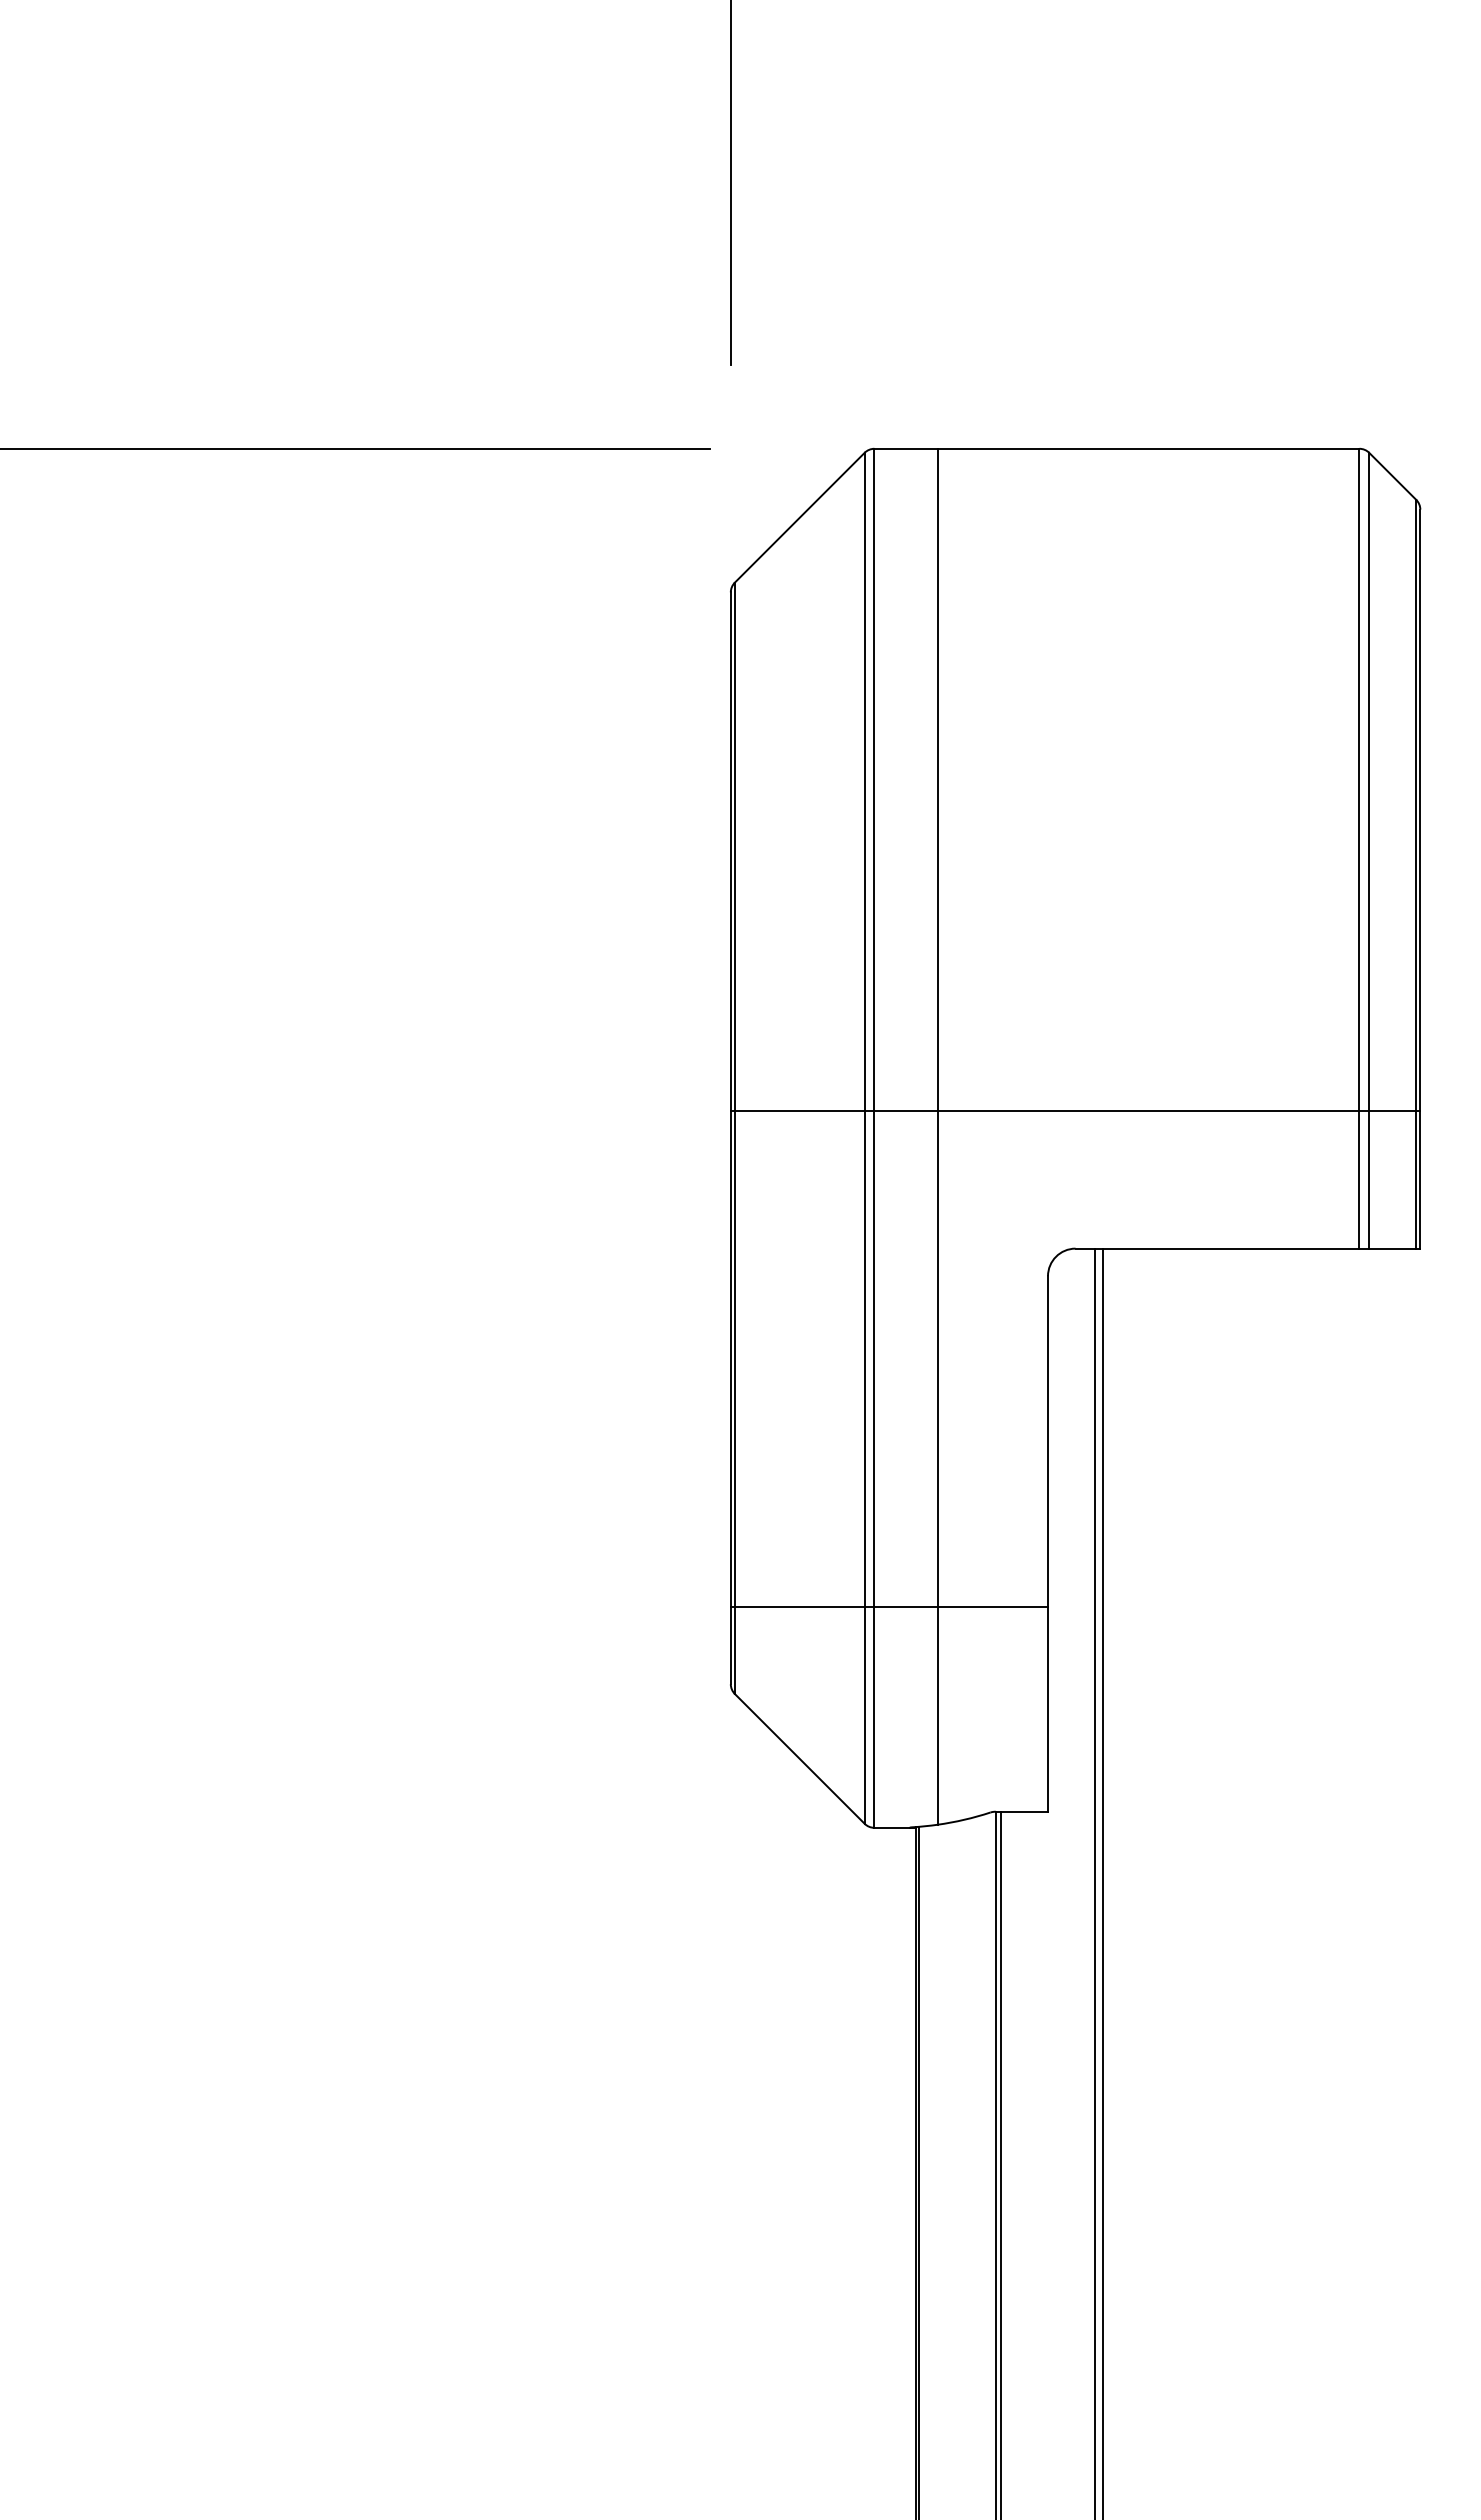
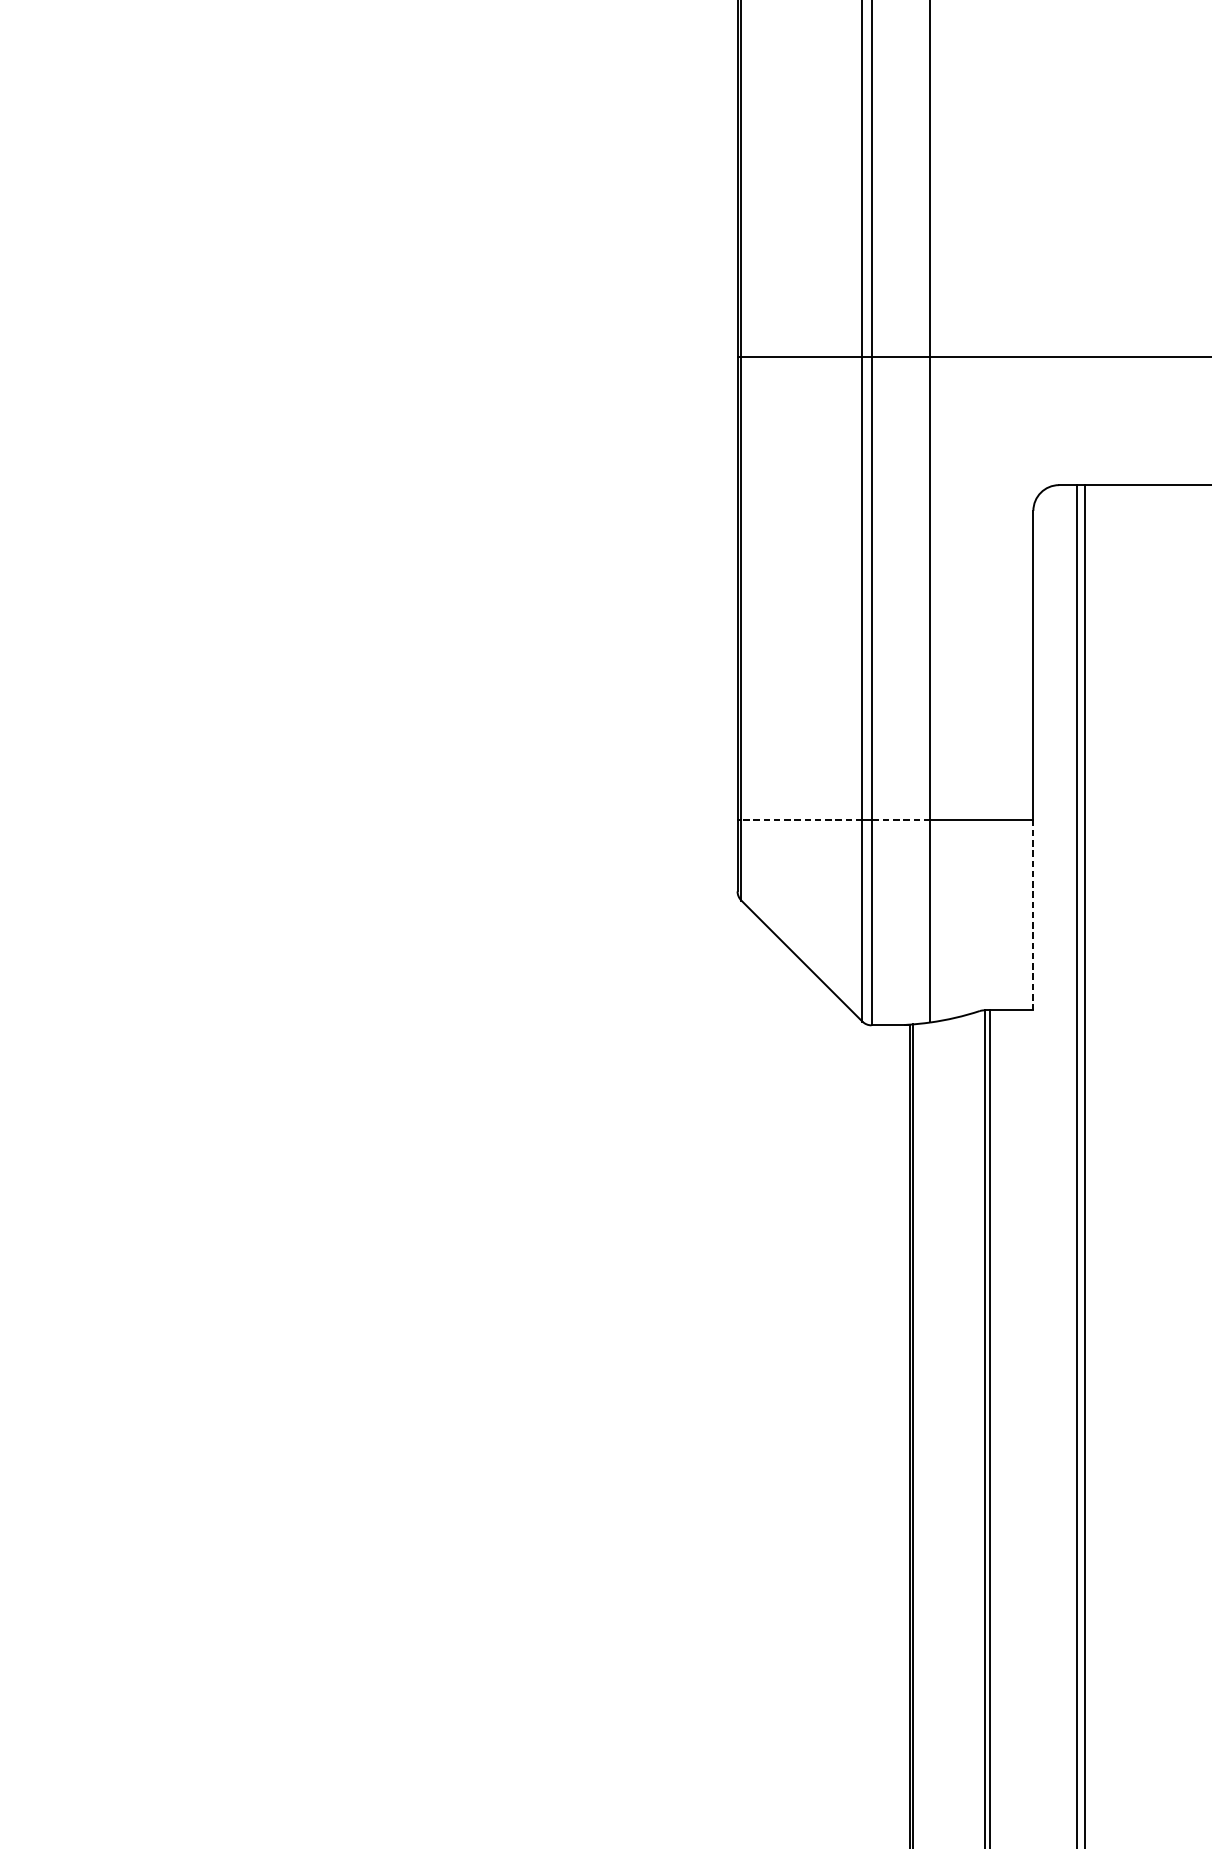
line: (799, 1607) -> (801, 819), solid -> dashed
line: (906, 1607) -> (901, 819), solid -> dashed
line: (1048, 1709) -> (1033, 914), solid -> dashed

